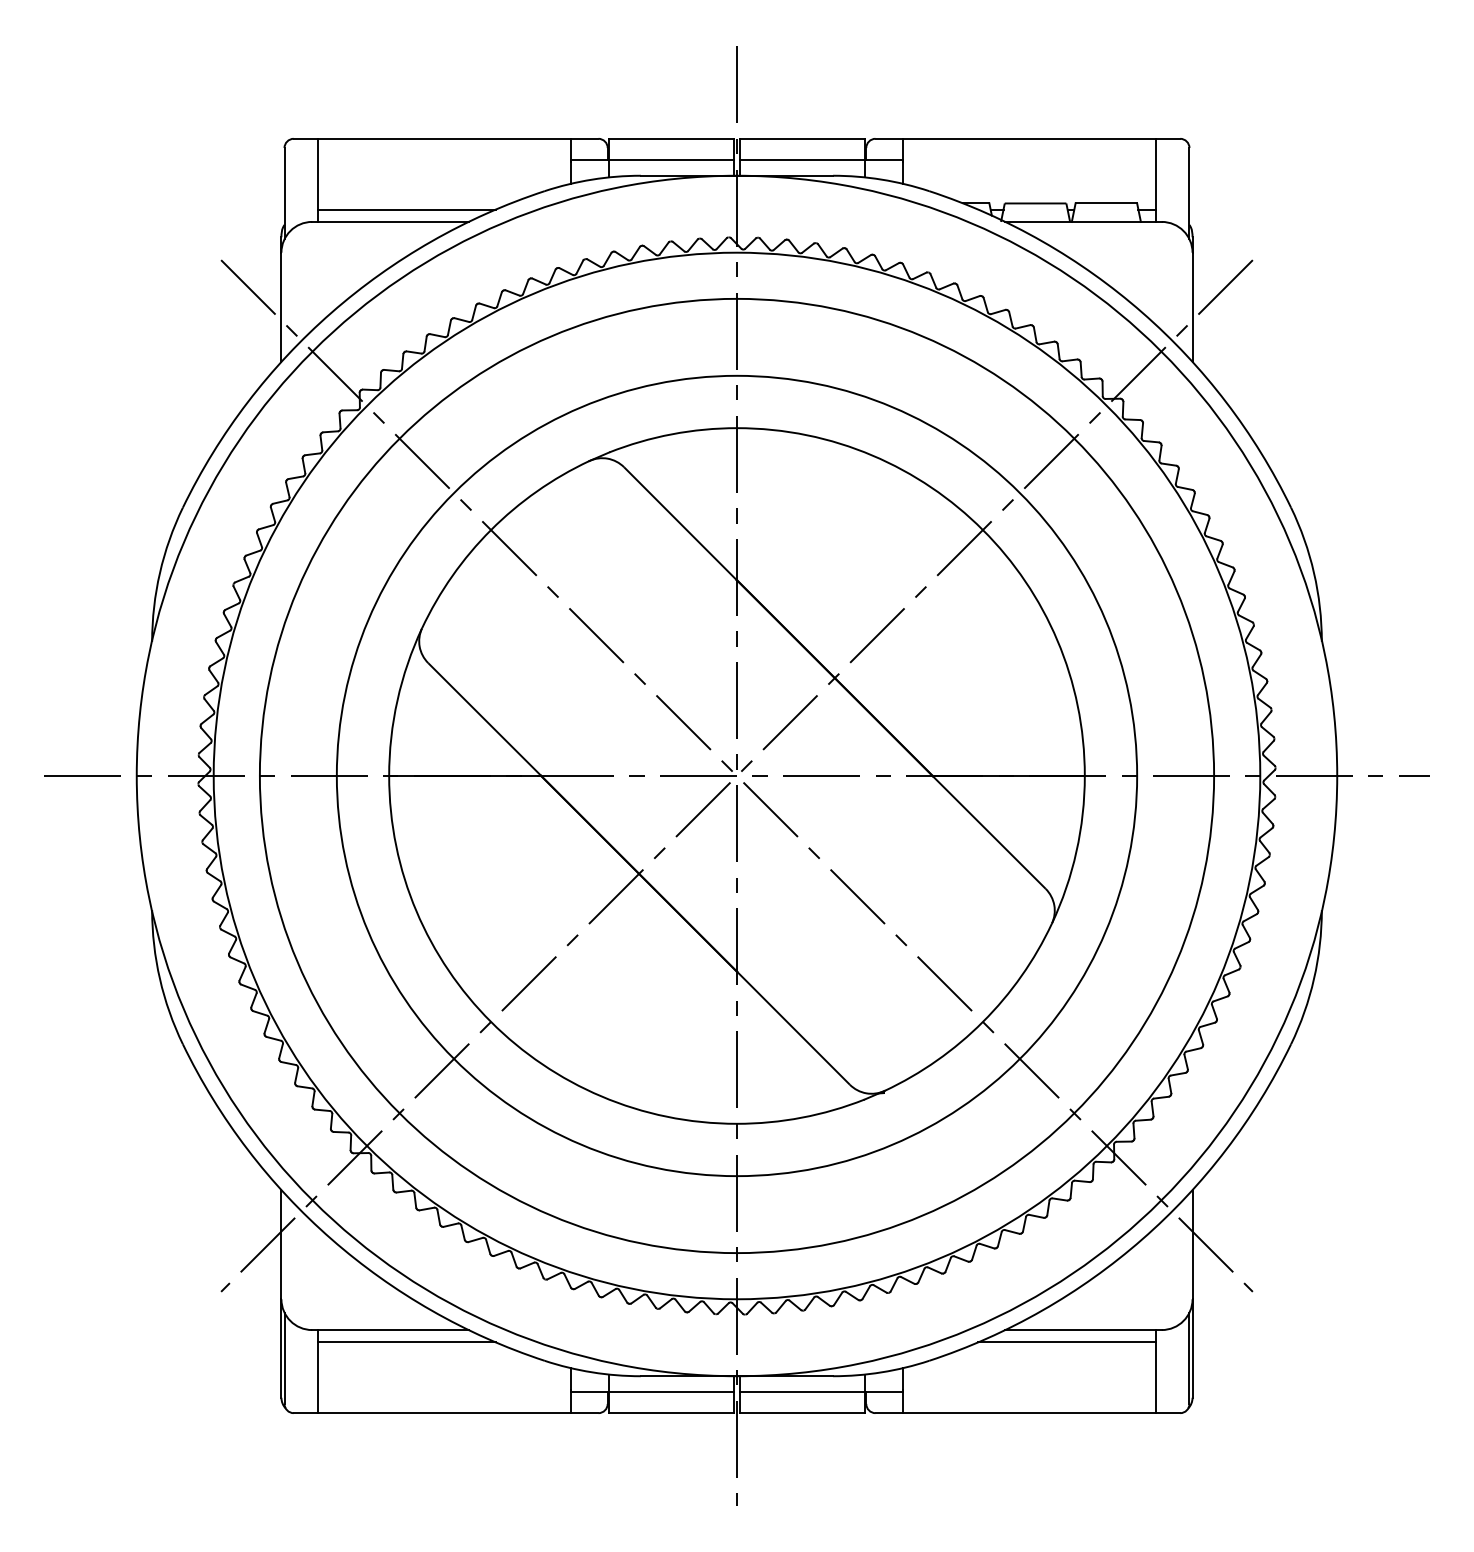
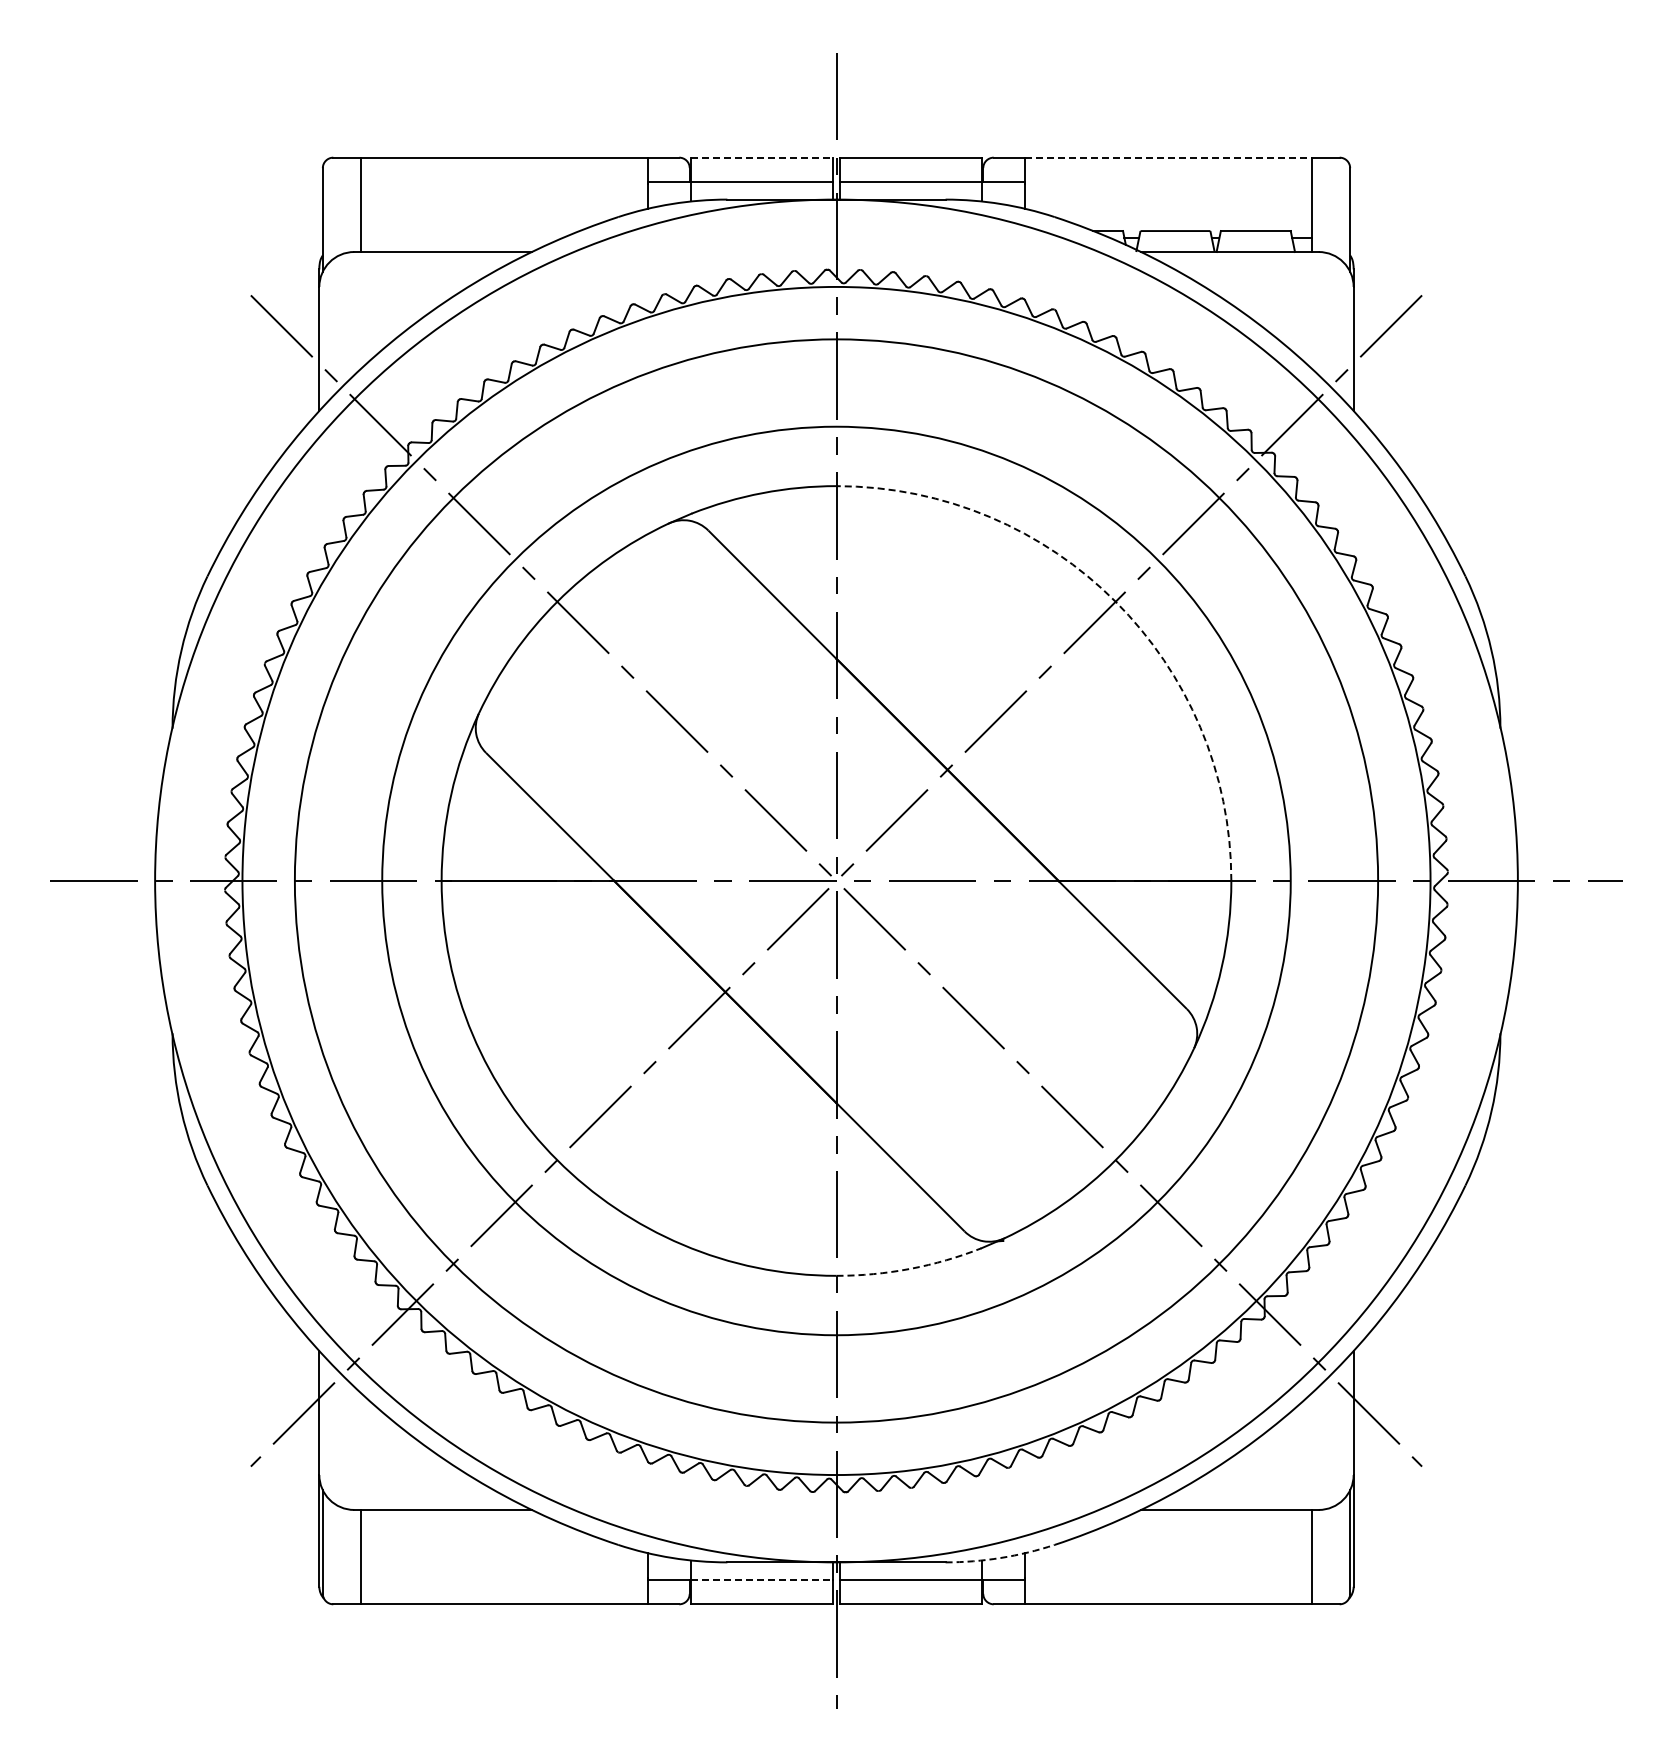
line: (671, 138) -> (762, 157), solid -> dashed
line: (1029, 138) -> (1168, 157), solid -> dashed
line: (406, 210) -> (461, 238), removed
arc: (982, 529) -> (1115, 601), solid -> dashed
arc: (802, 1117) -> (910, 1268), solid -> dashed
line: (406, 1341) -> (461, 1523), removed
line: (1066, 1341) -> (1210, 1523), removed
arc: (881, 1371) -> (1000, 1557), solid -> dashed
line: (671, 1391) -> (762, 1579), solid -> dashed

